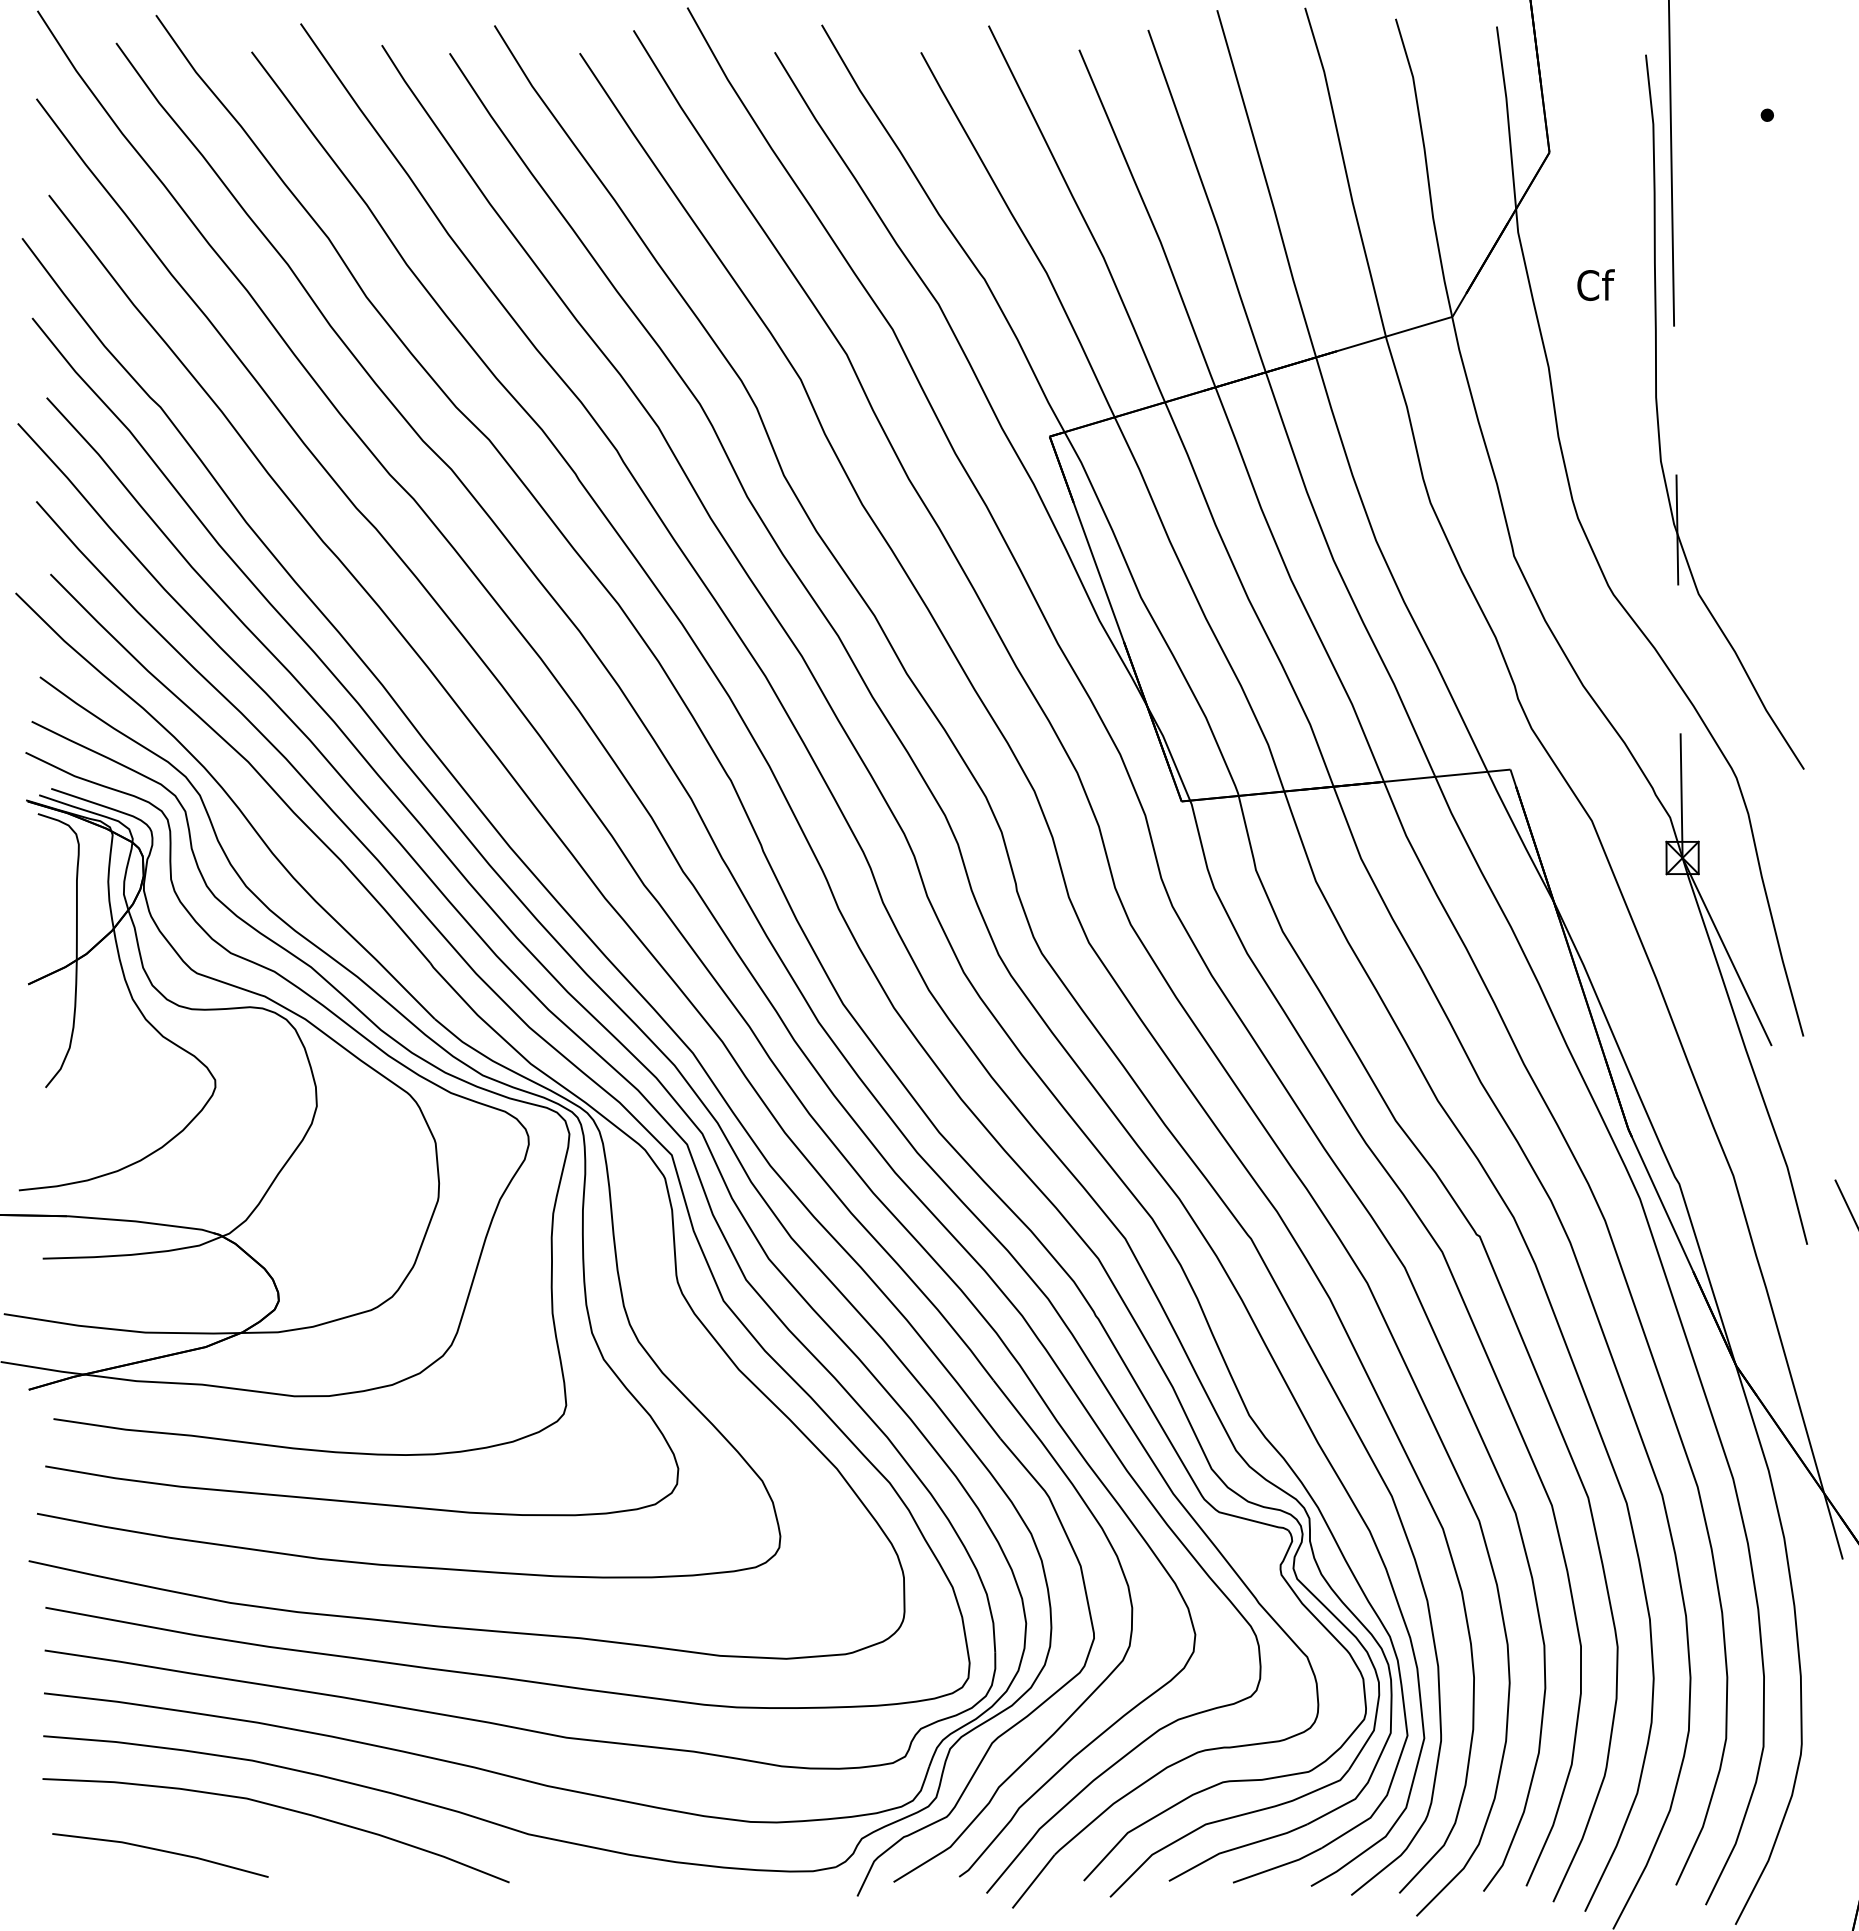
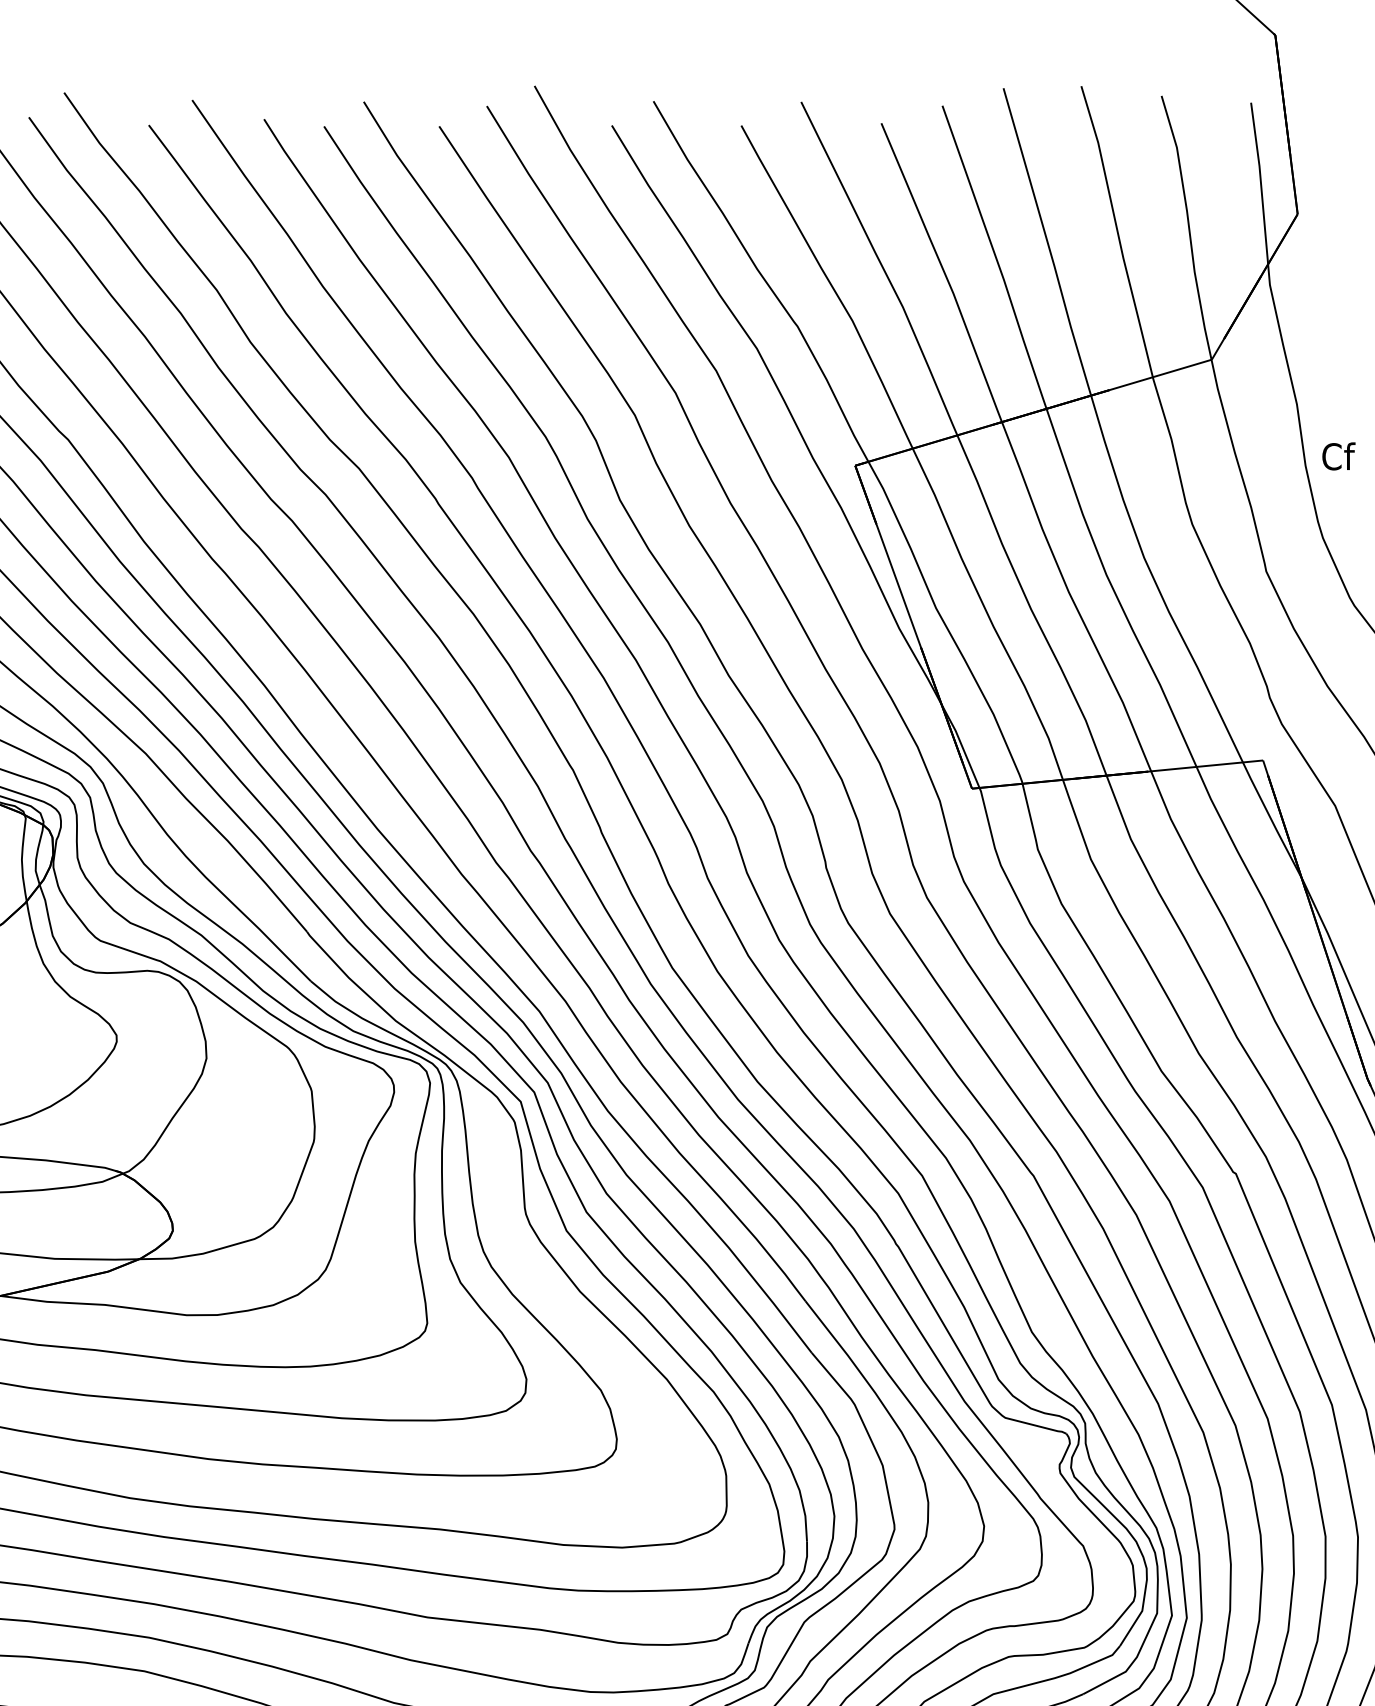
text: (1595, 284) -> (1338, 455), moved

